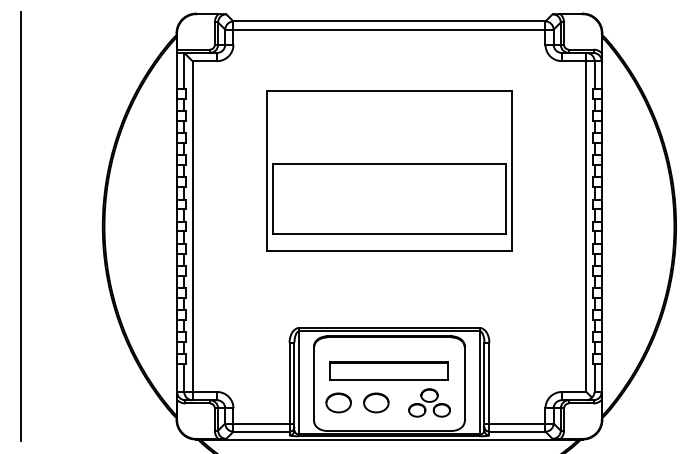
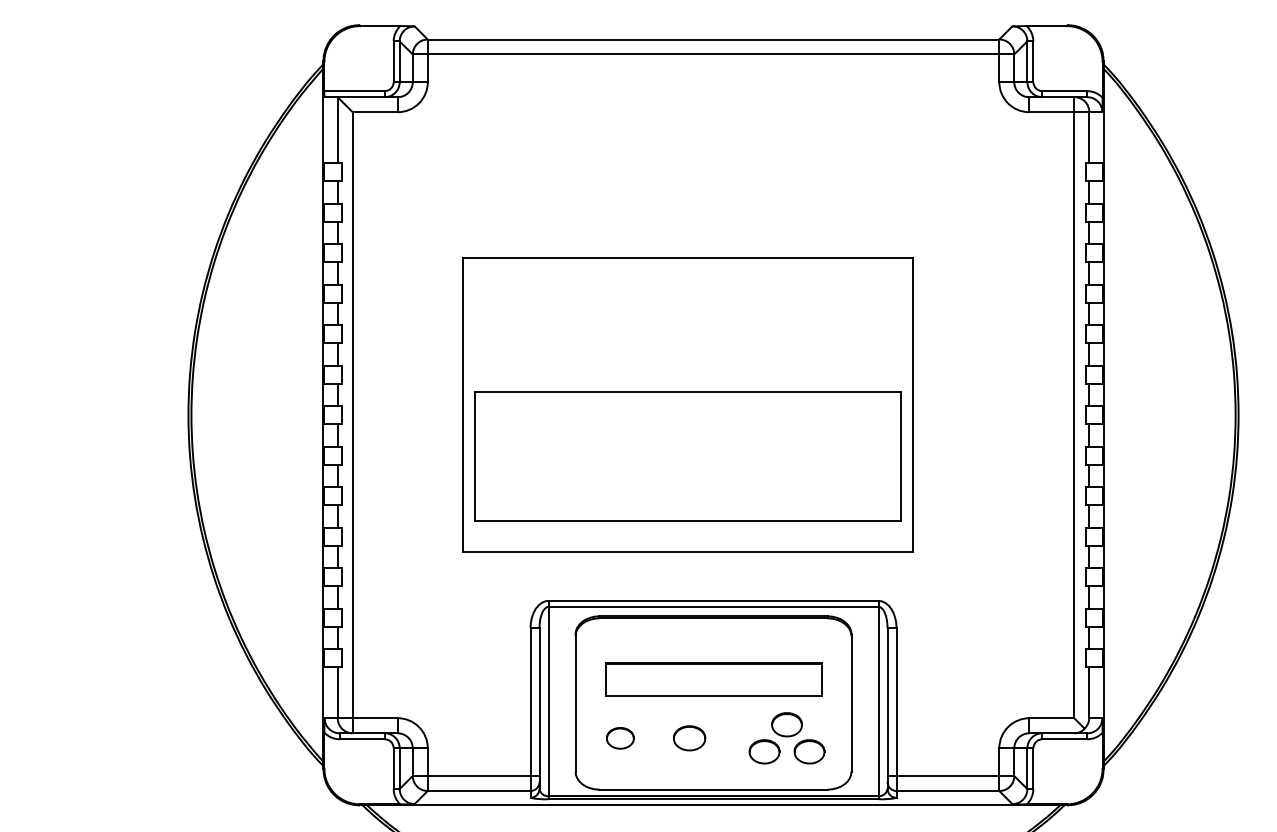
part: (389, 170) -> (687, 404), moved
line: (20, 226) -> (37, 415), removed
part: (338, 402) -> (620, 737), size x0.6
part: (376, 402) -> (689, 737), size x0.7

